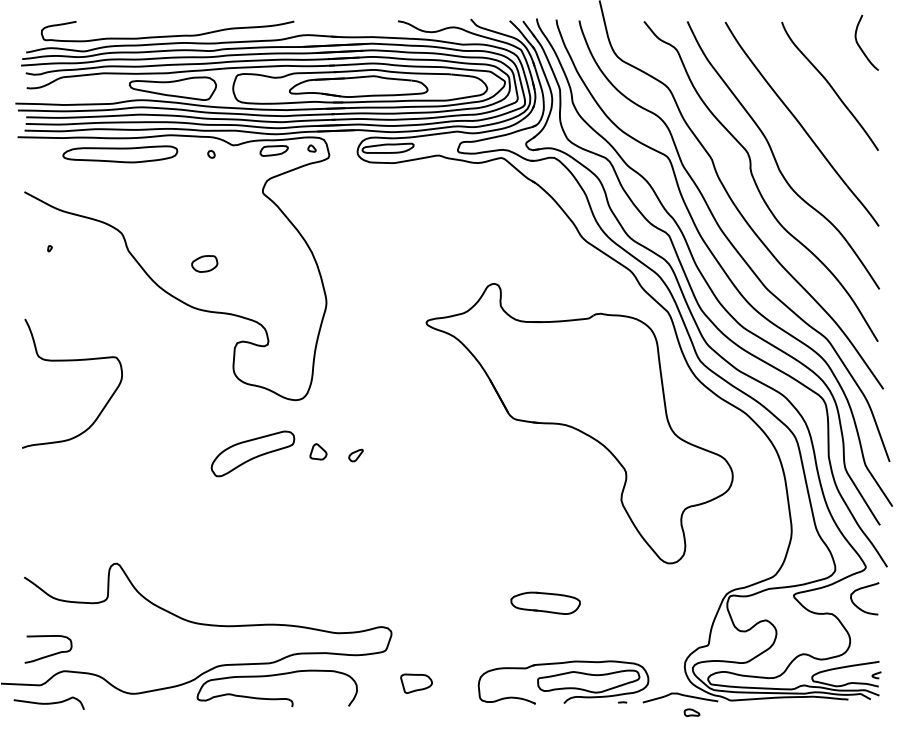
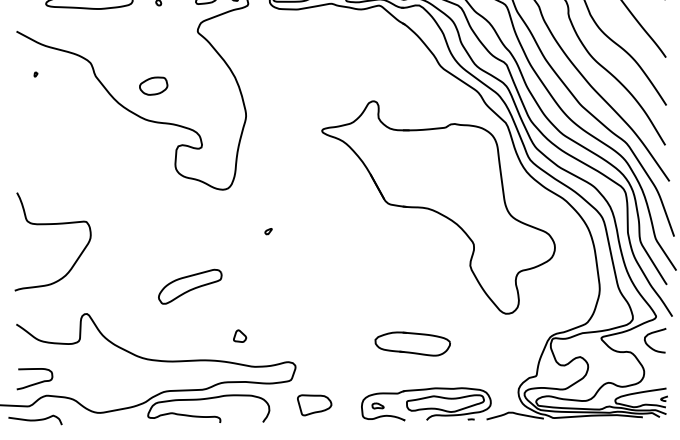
part: (204, 263) -> (153, 85), size x1.43
curve: (72, 361) -> (53, 224), moved
part: (318, 451) -> (240, 335), moved
part: (252, 453) -> (189, 286), moved
part: (355, 454) -> (268, 230), size x0.62
part: (545, 603) -> (412, 344), size x1.43
part: (416, 683) -> (314, 405), size x1.43
part: (691, 712) -> (377, 405), moved

